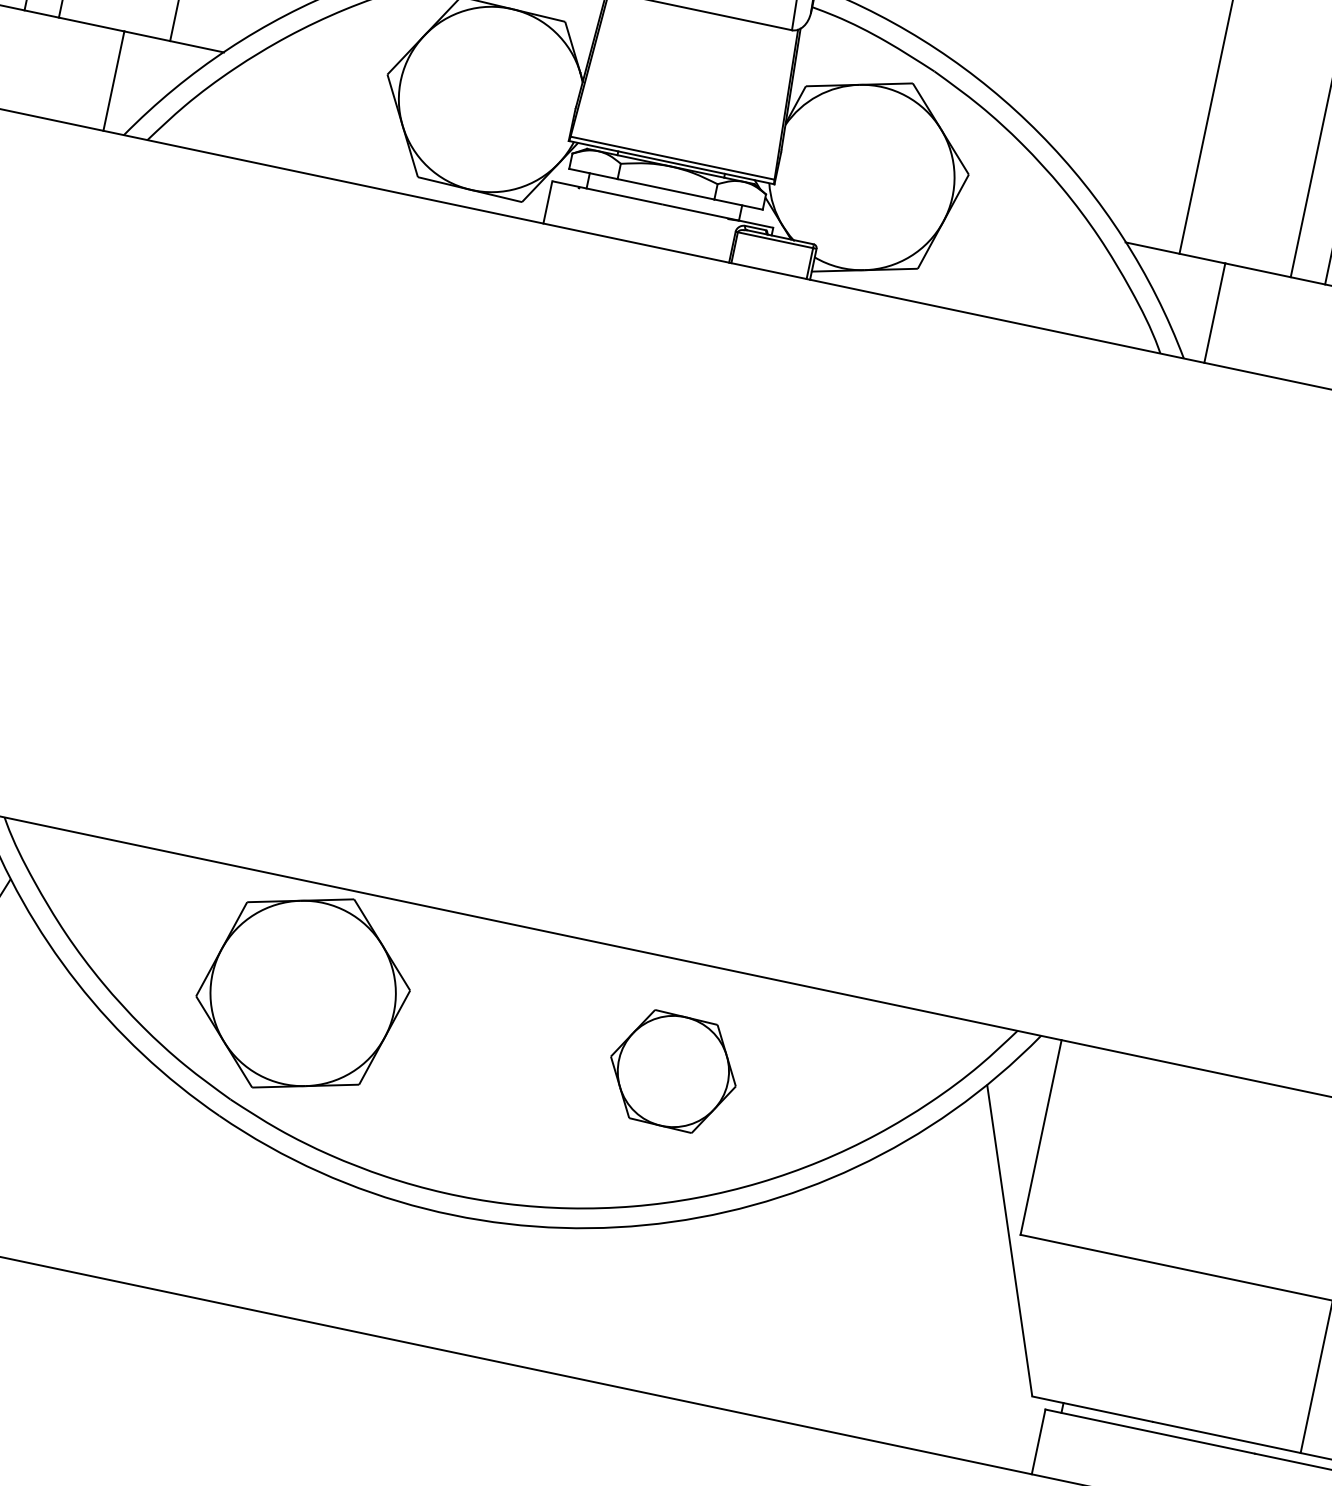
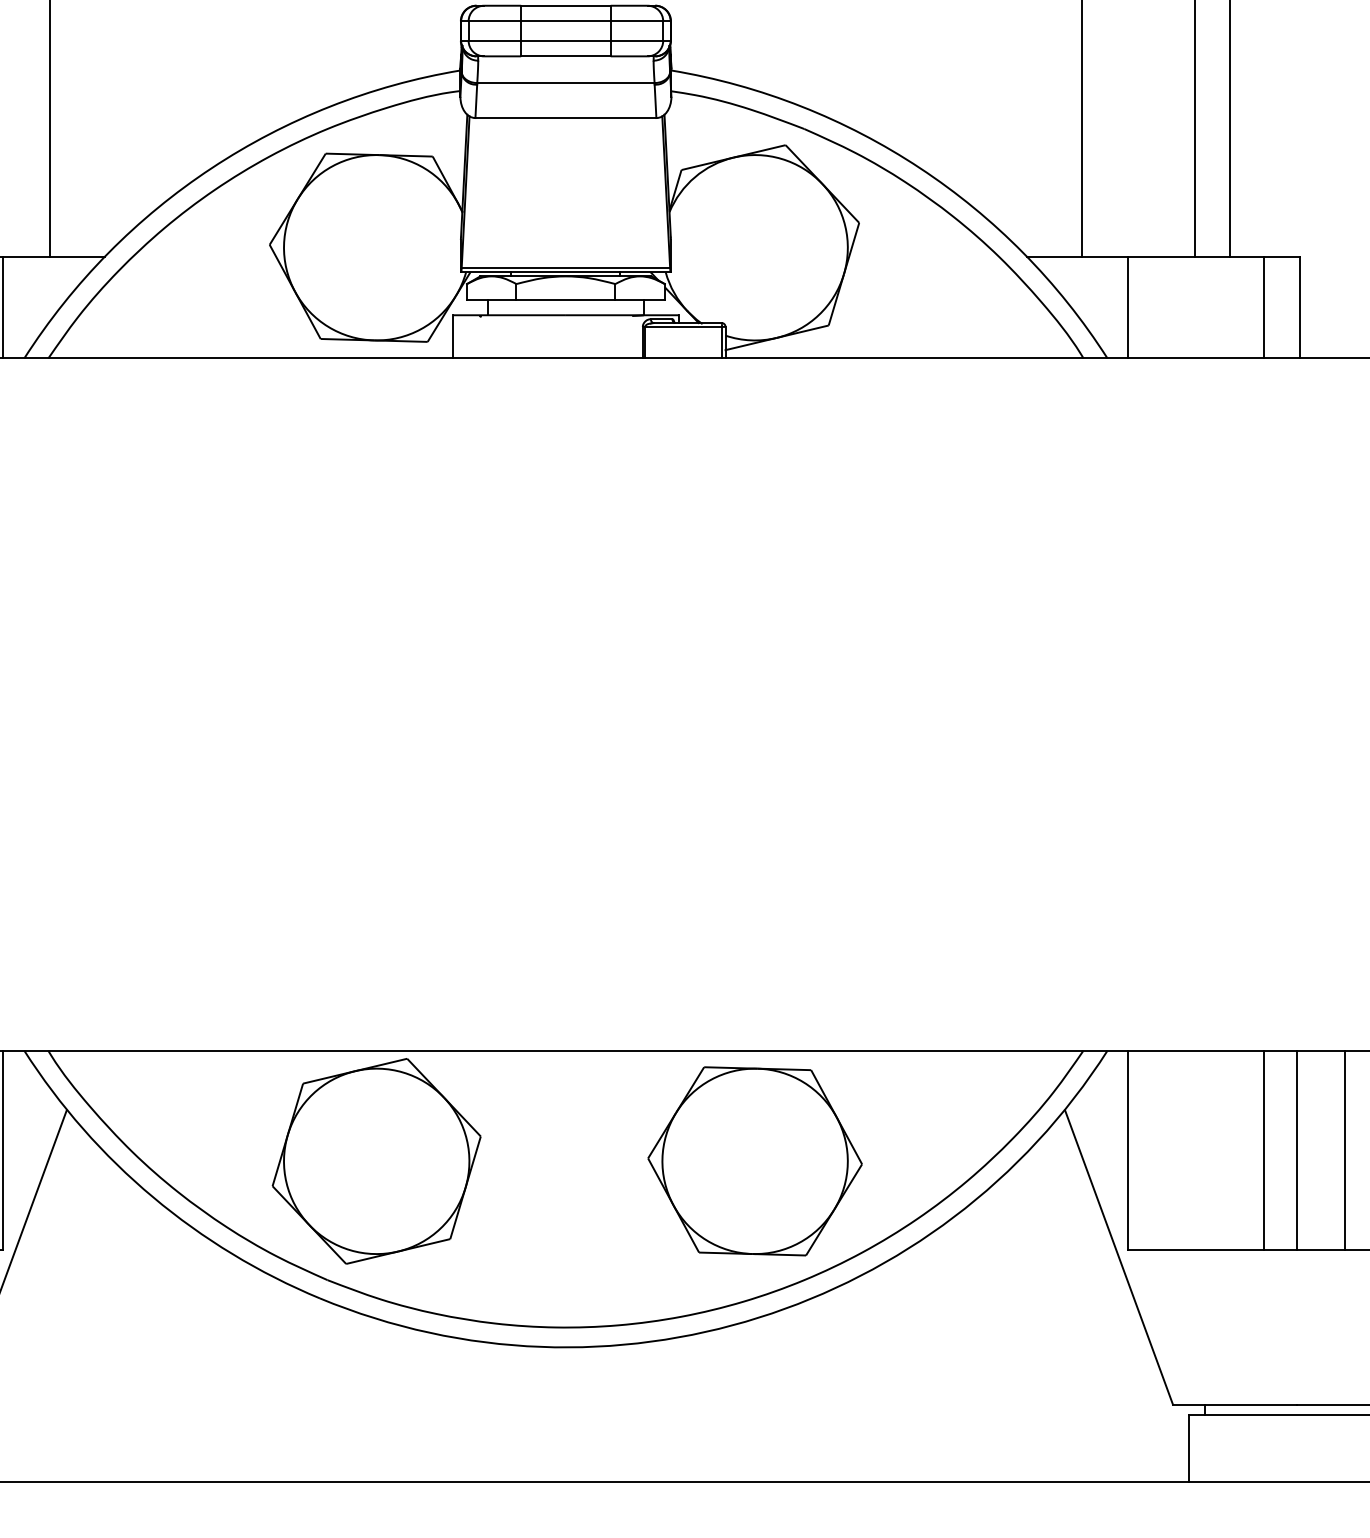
part: (672, 1071) -> (754, 1161), size x1.67
line: (1173, 1164) -> (1263, 1149), added
line: (1206, 1171) -> (1297, 1149), added
line: (1252, 1181) -> (1344, 1149), added

